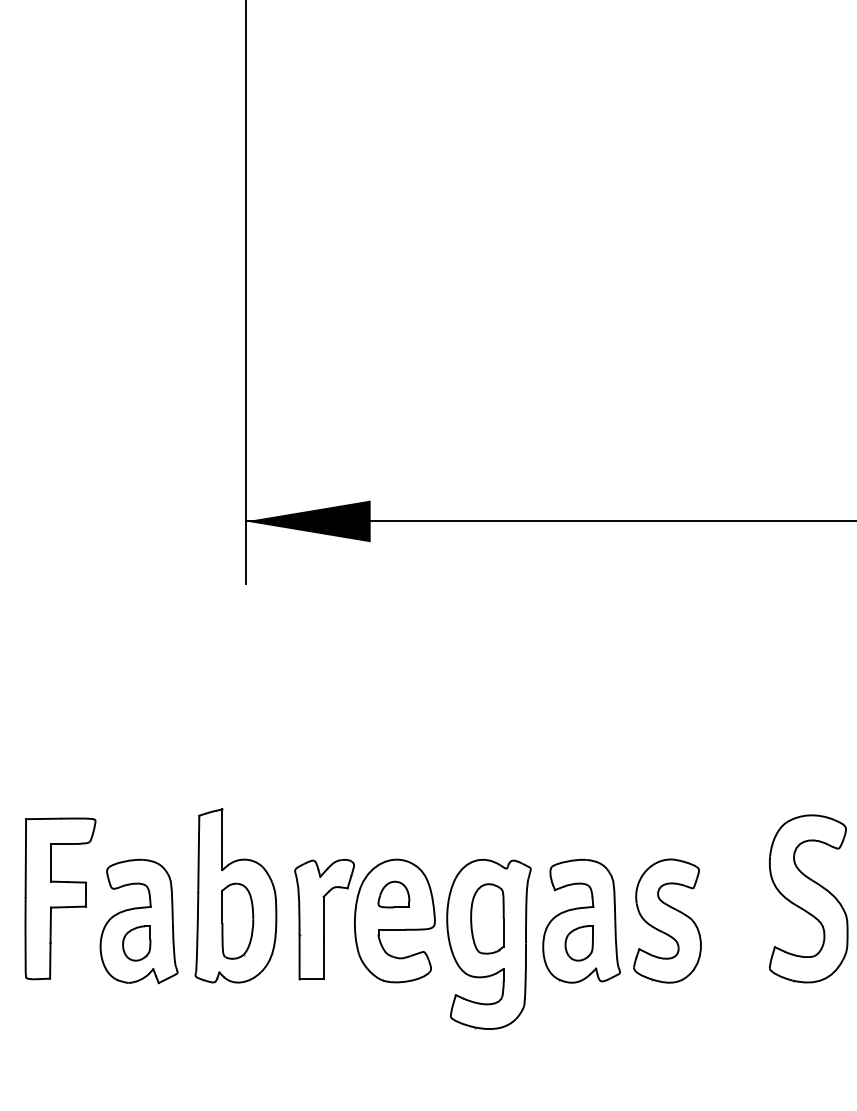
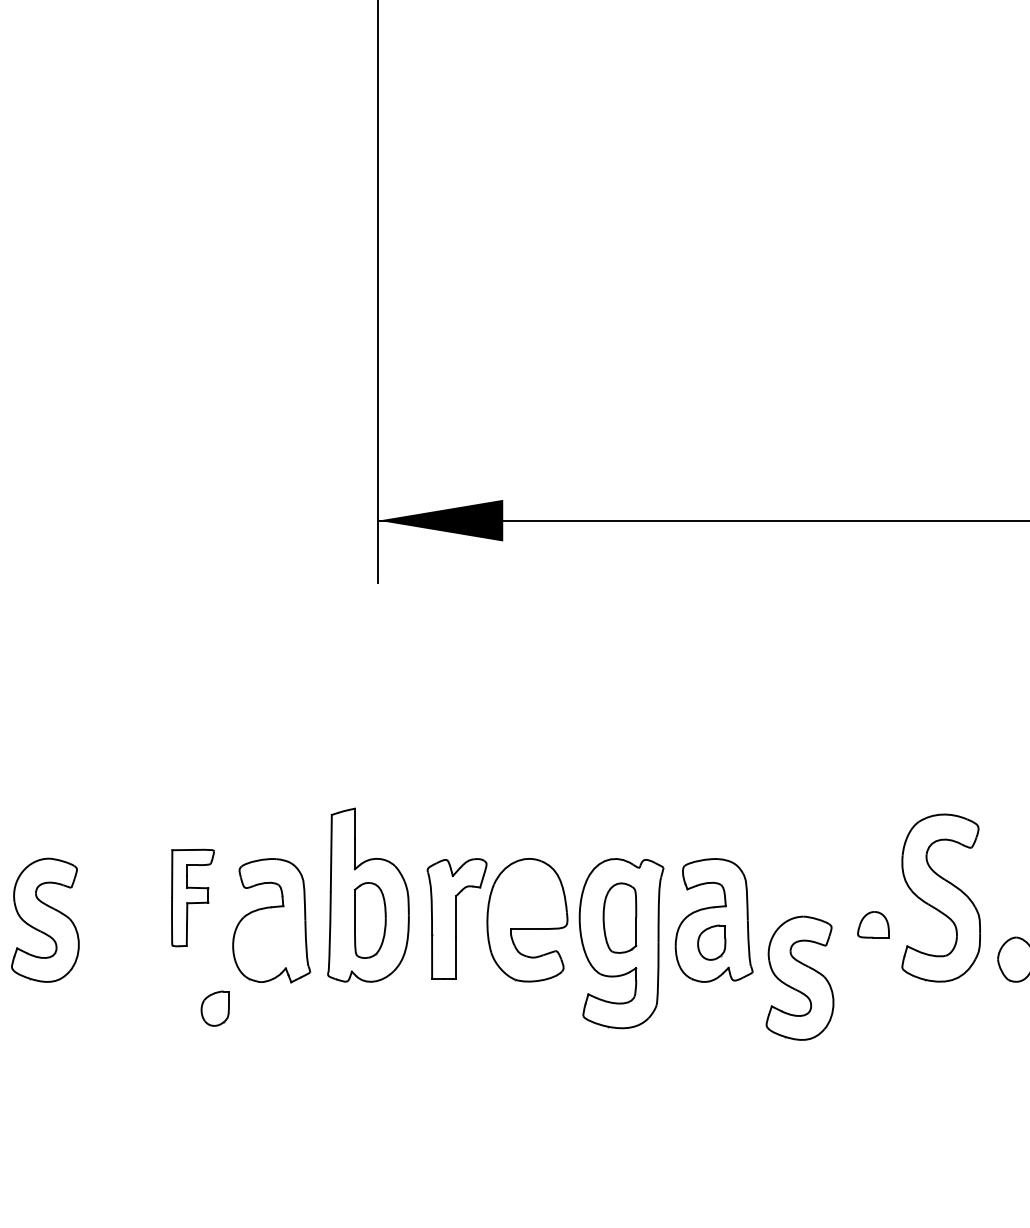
part: (393, 894) -> (873, 924), moved
part: (59, 898) -> (192, 897), size x0.6
part: (666, 920) -> (799, 977), moved
part: (135, 943) -> (214, 1008), moved

